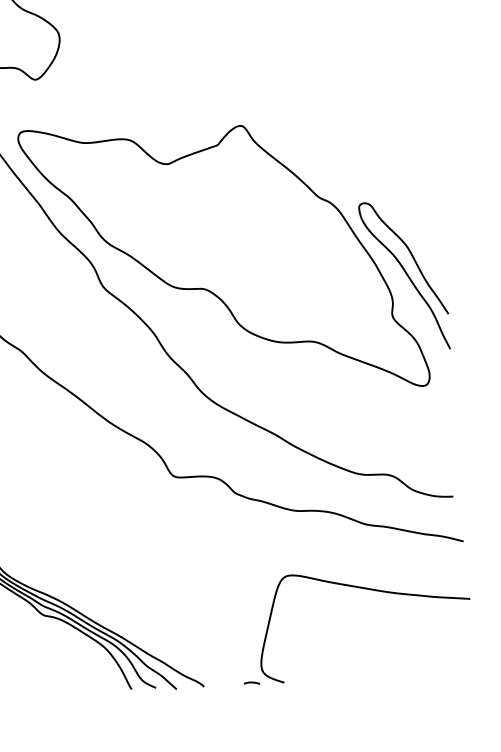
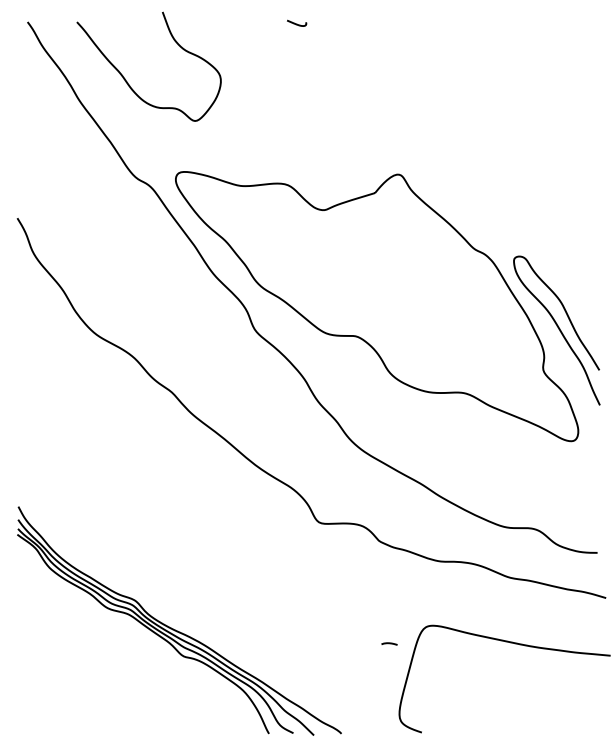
line: (251, 682) -> (389, 643), moved

